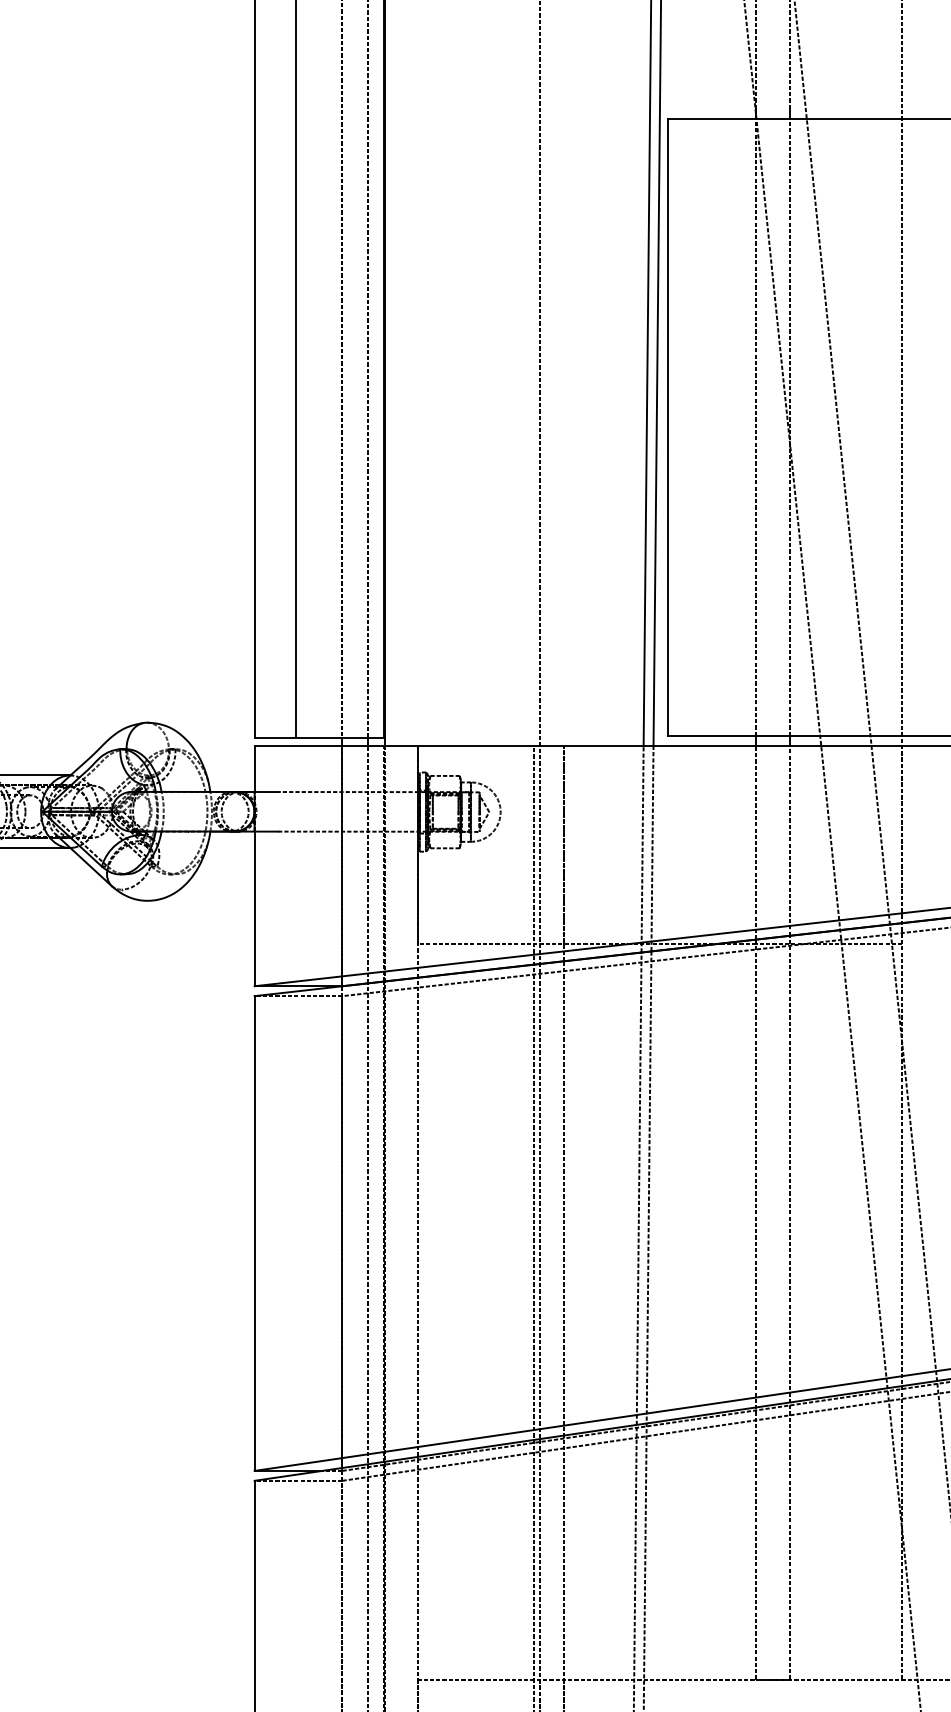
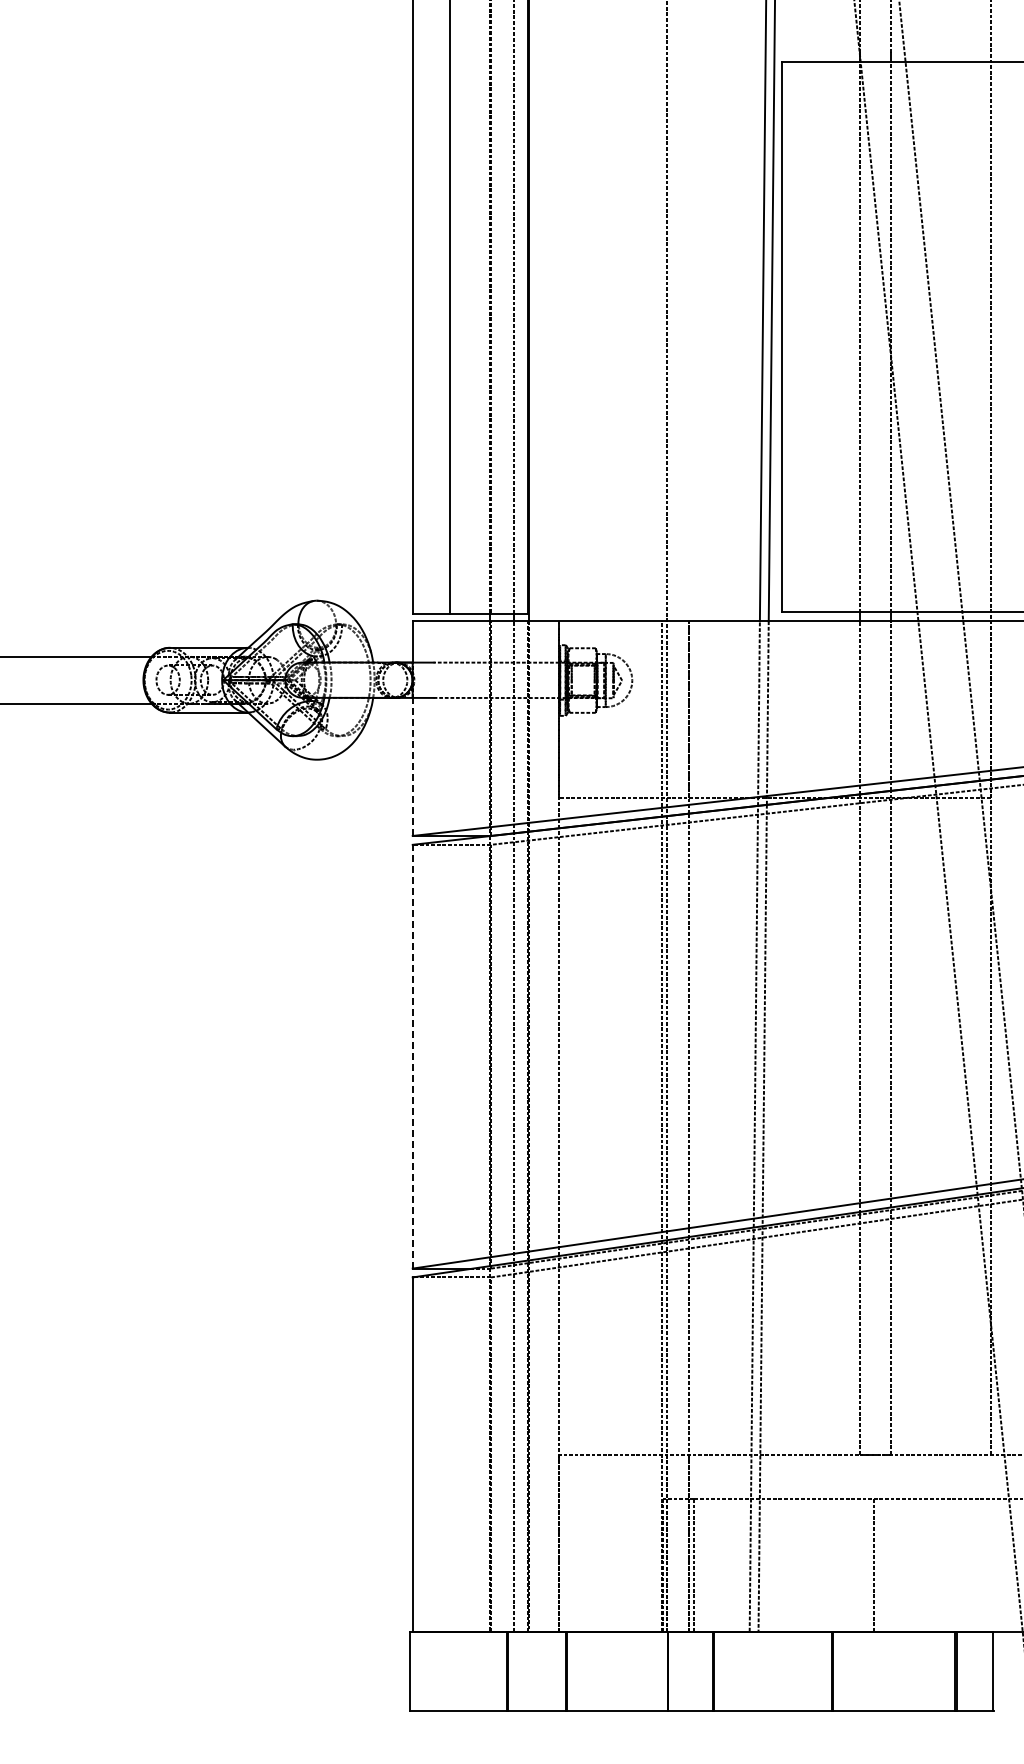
line: (254, 908) -> (412, 766), solid -> dashed
line: (254, 1233) -> (412, 1056), solid -> dashed

